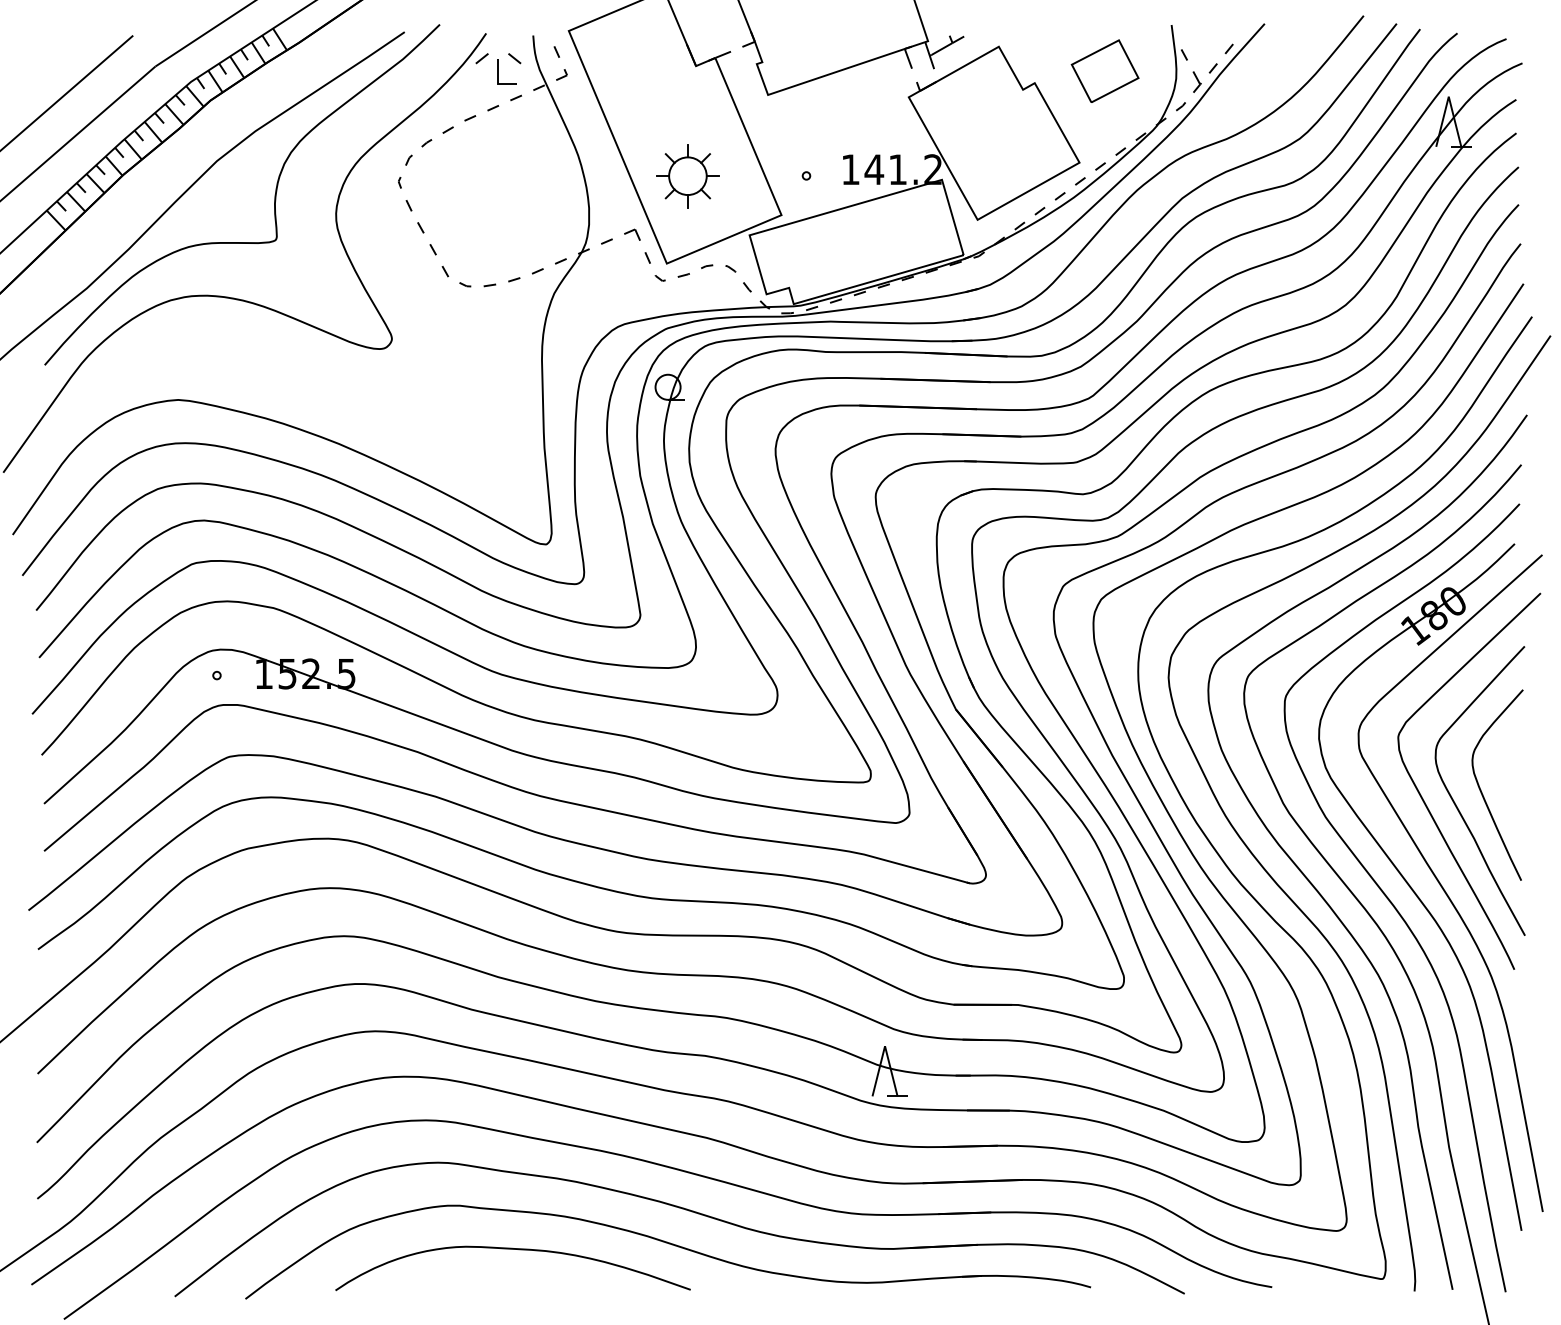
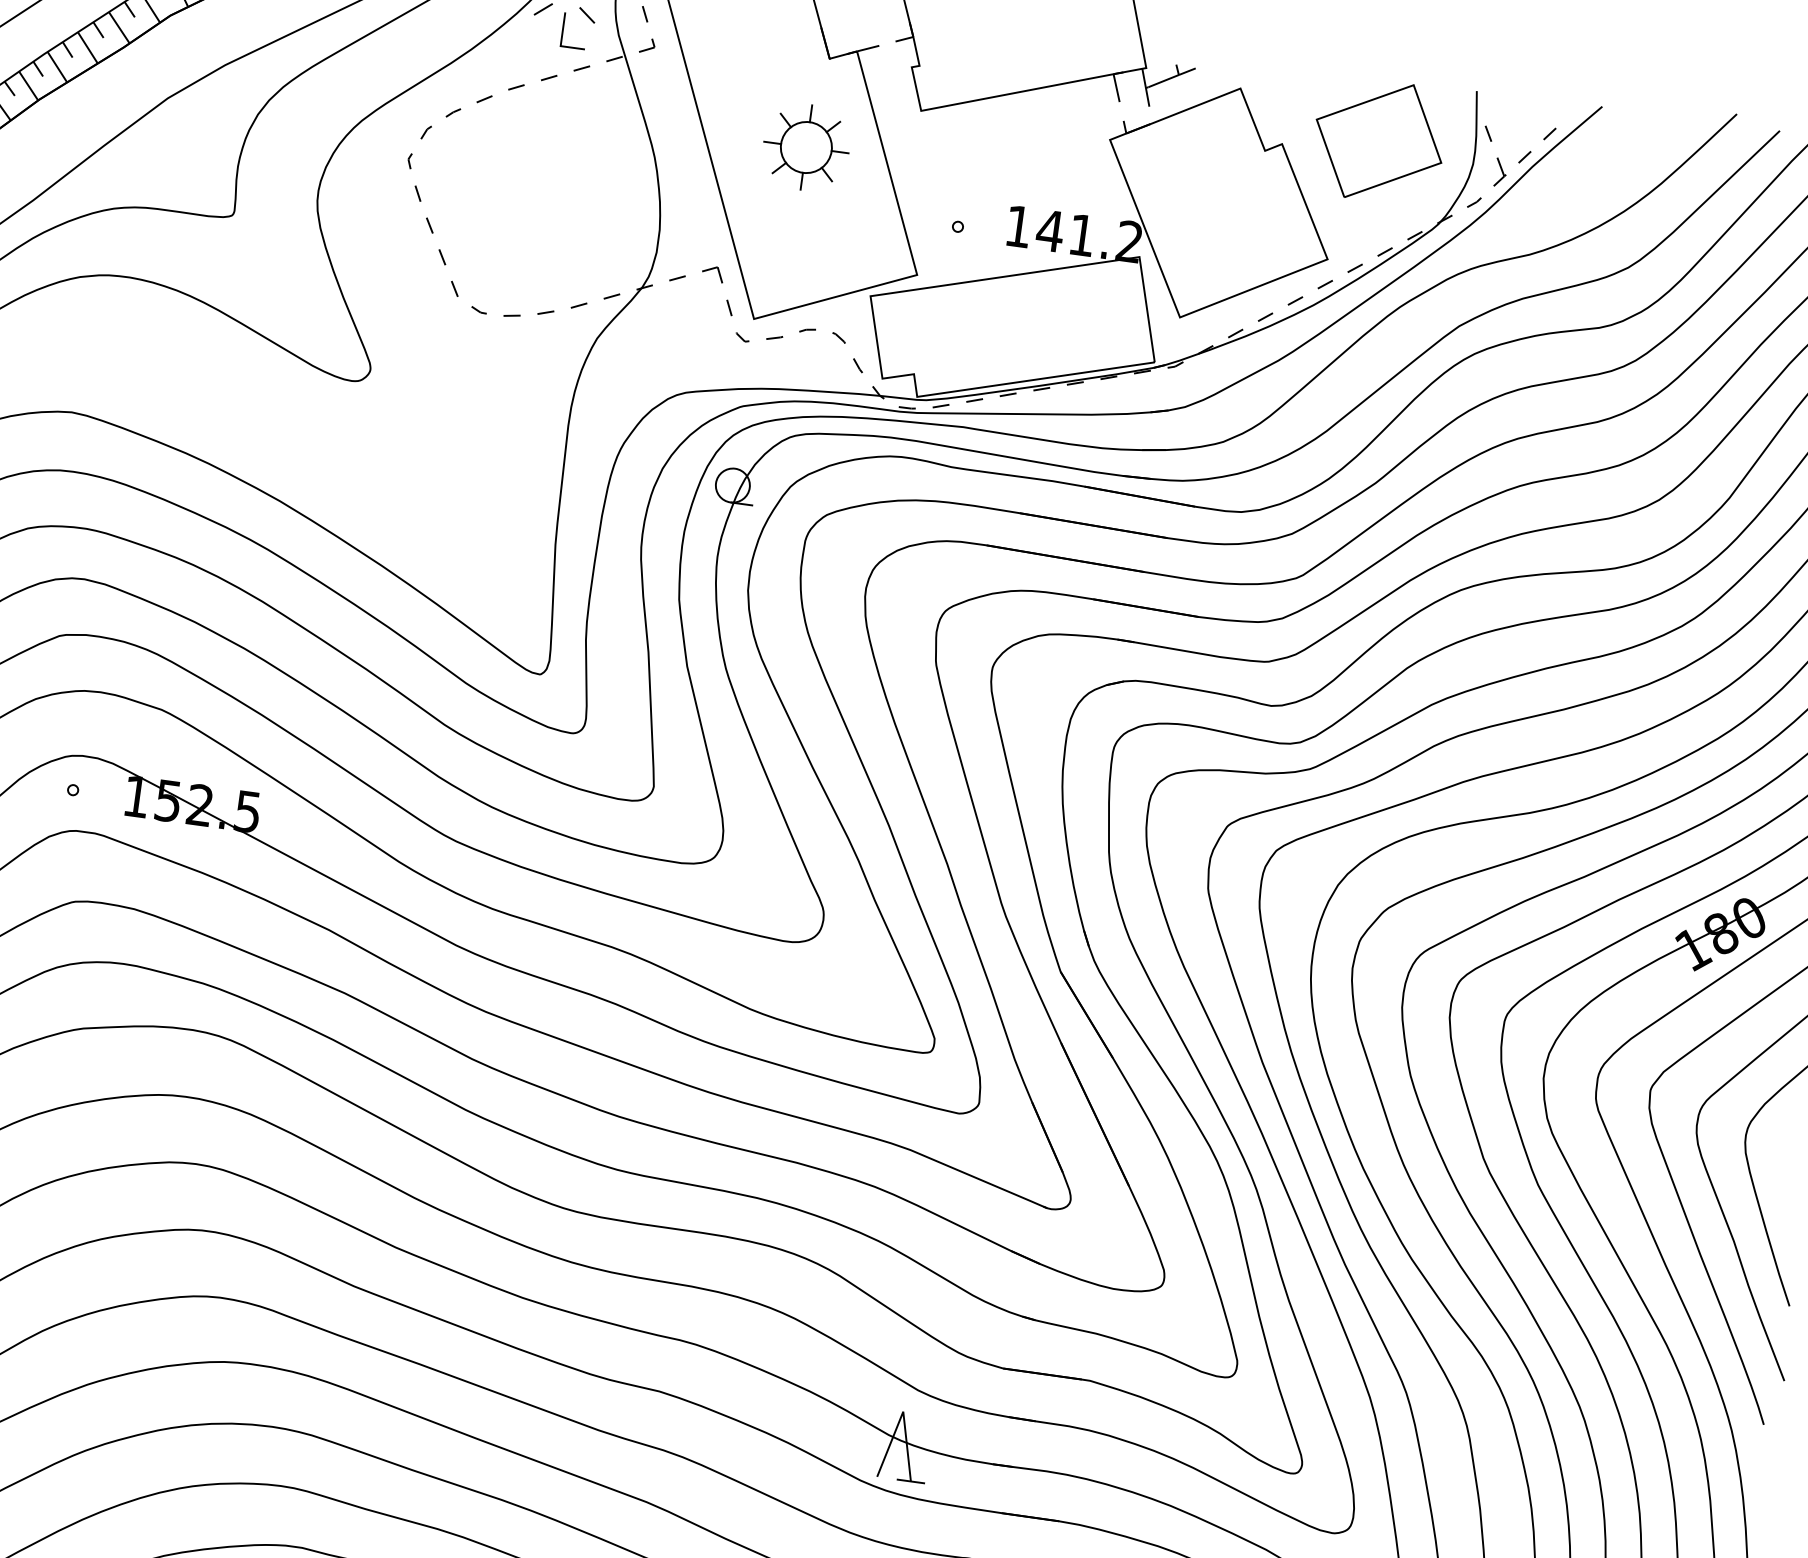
part: (1104, 71) -> (1377, 141), size x1.43
part: (687, 176) -> (805, 147), moved

